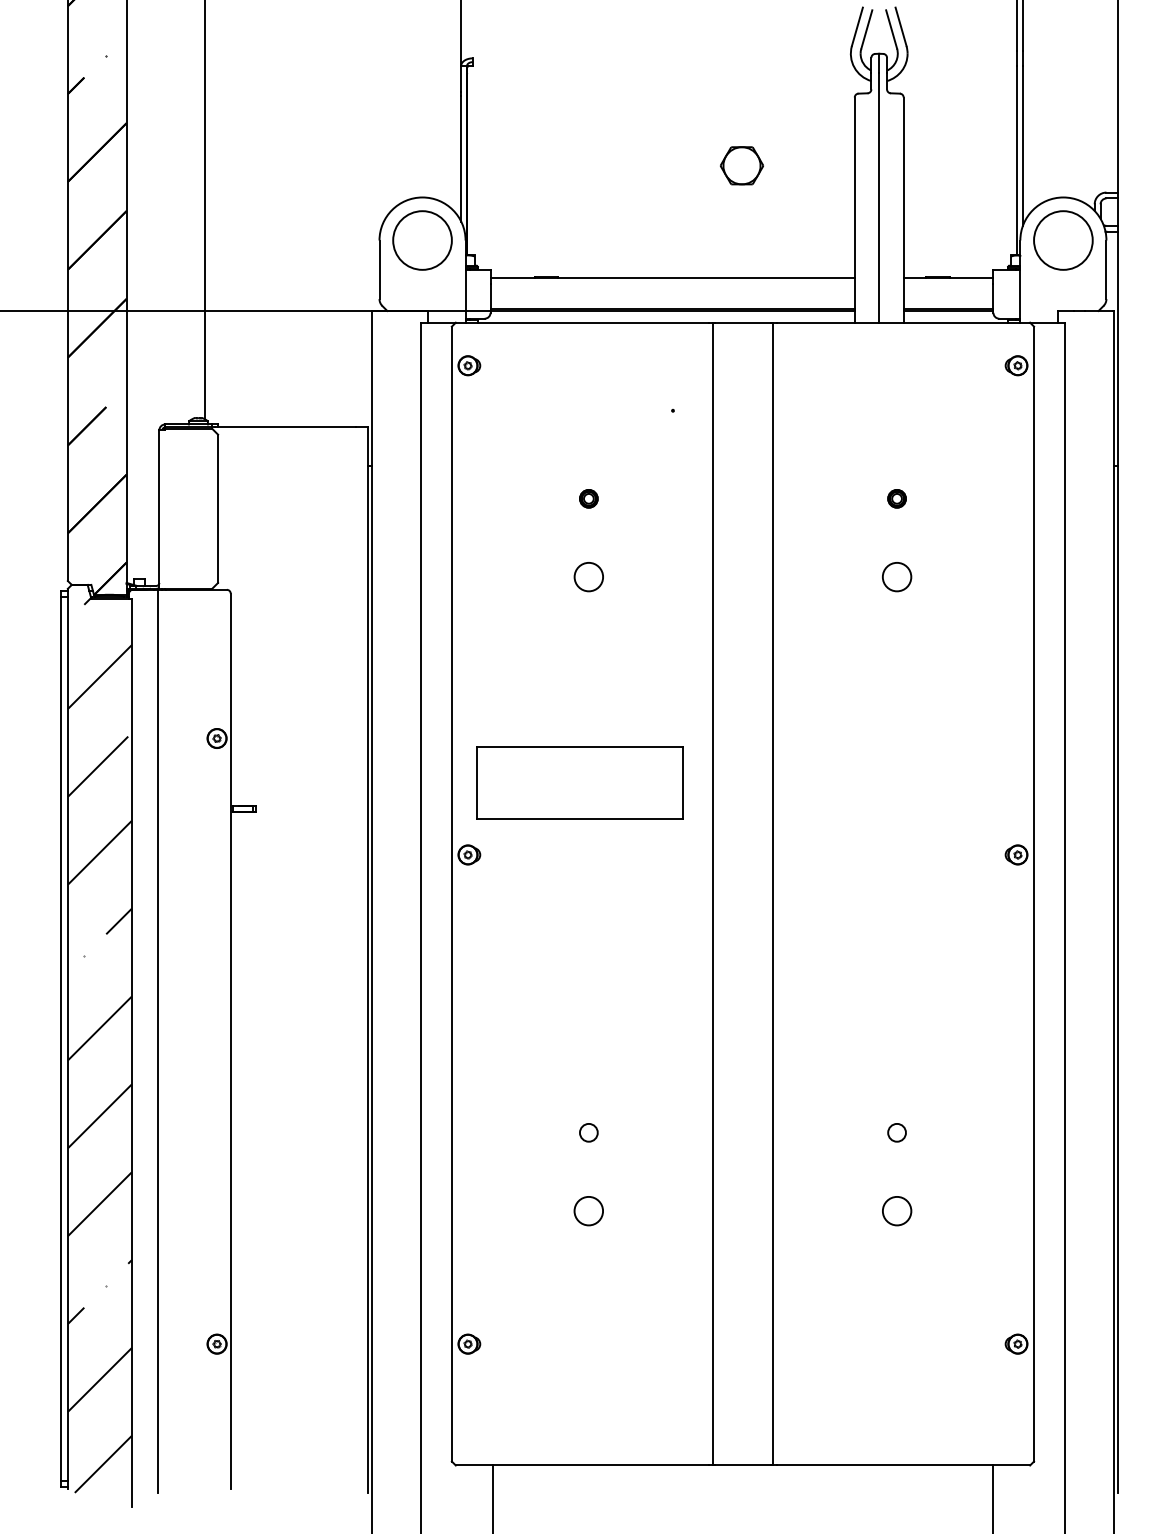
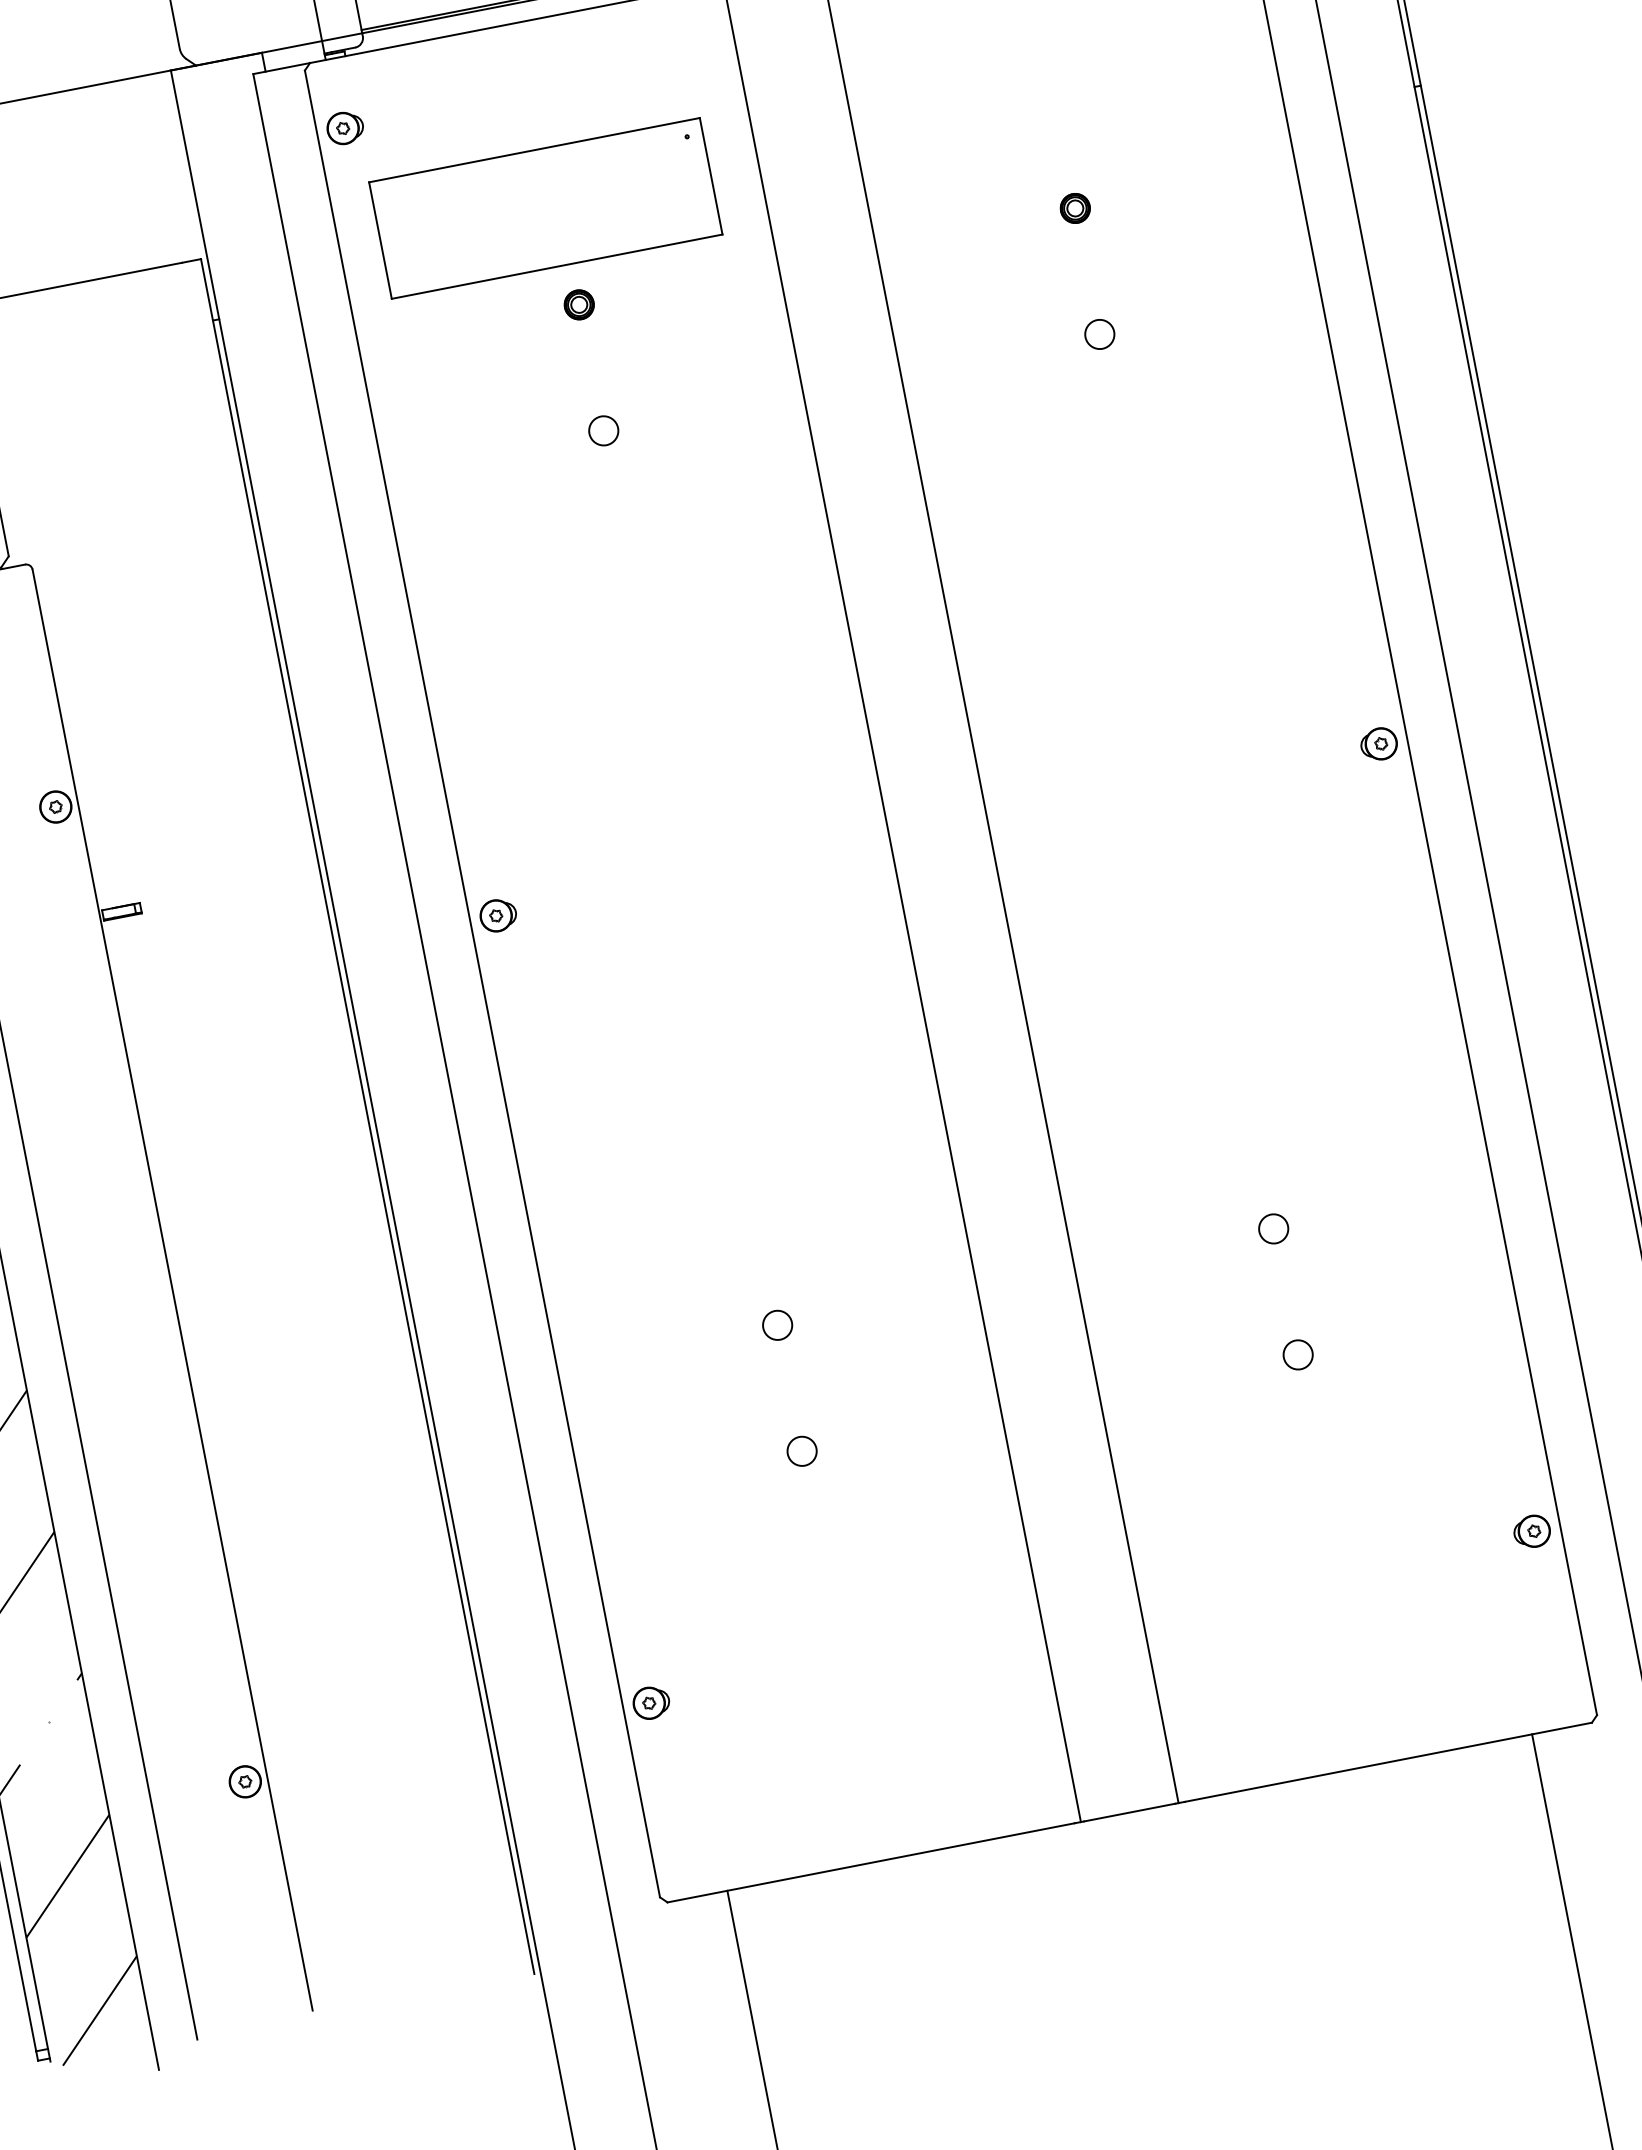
circle: (588, 577) -> (603, 431), size x0.62
circle: (896, 577) -> (1099, 335), size x0.62
part: (579, 782) -> (544, 207), moved
circle: (588, 1210) -> (801, 1450), size x0.62
circle: (896, 1210) -> (1297, 1354), size x0.62

